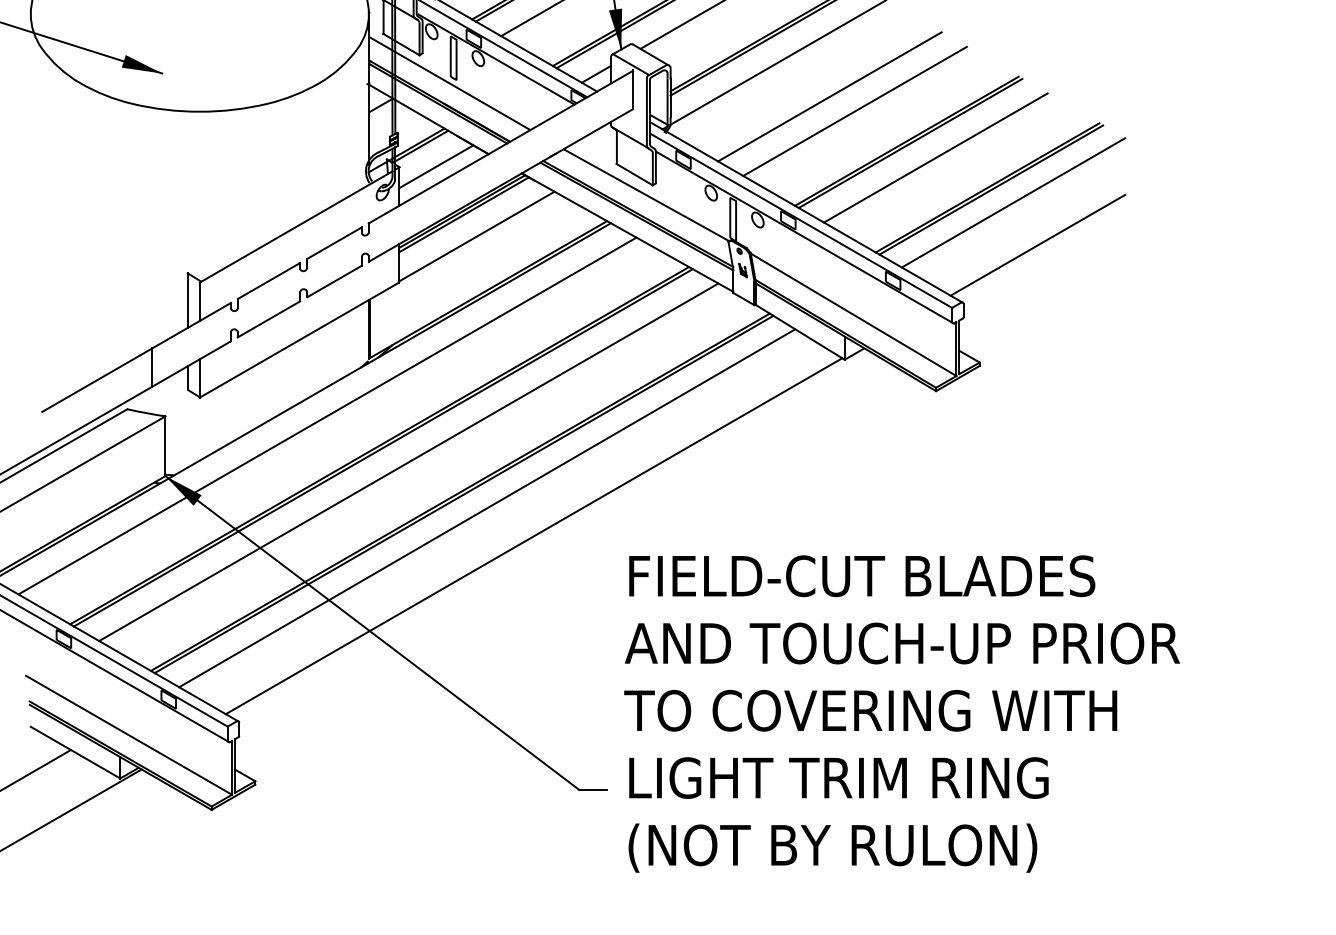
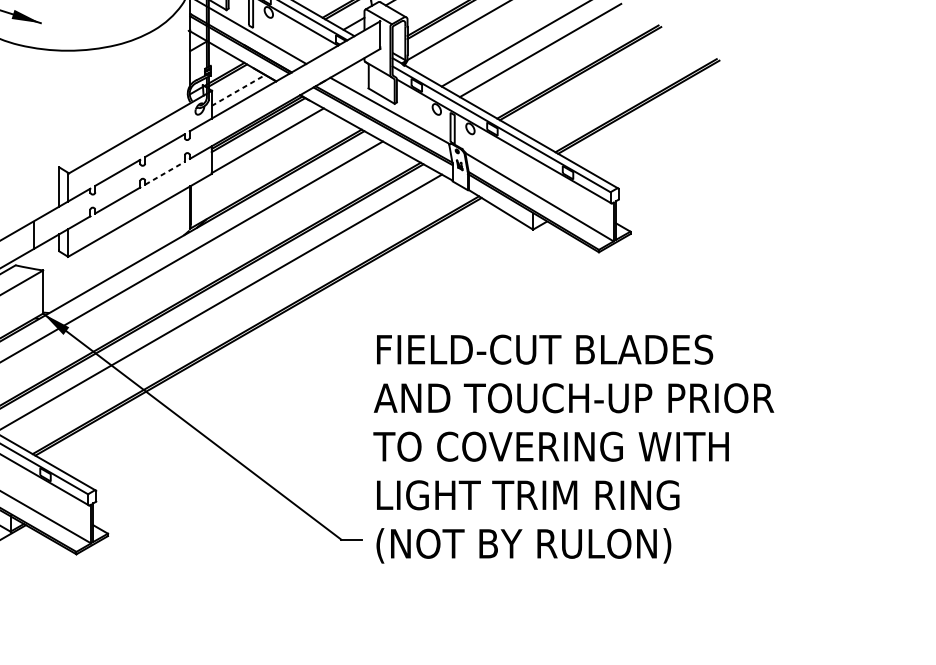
line: (935, 157) -> (598, 83), removed
line: (436, 166) -> (238, 90), solid -> dashed
line: (1013, 202) -> (654, 116), removed
line: (1037, 244) -> (672, 146), removed
line: (334, 281) -> (165, 173), solid -> dashed
line: (487, 508) -> (275, 336), removed
line: (533, 536) -> (308, 357), removed
text: (901, 713) -> (573, 448), moved

